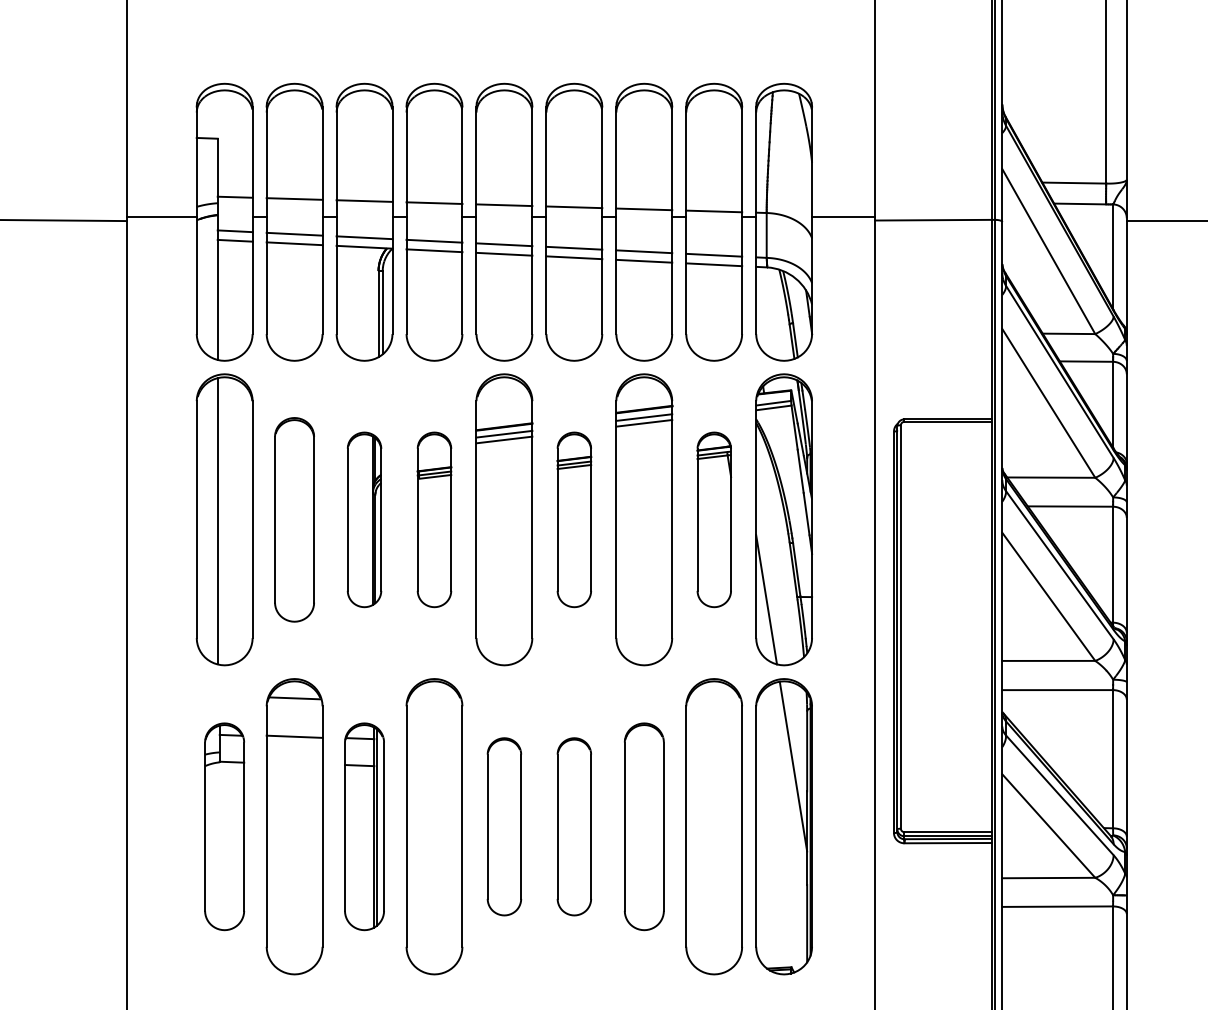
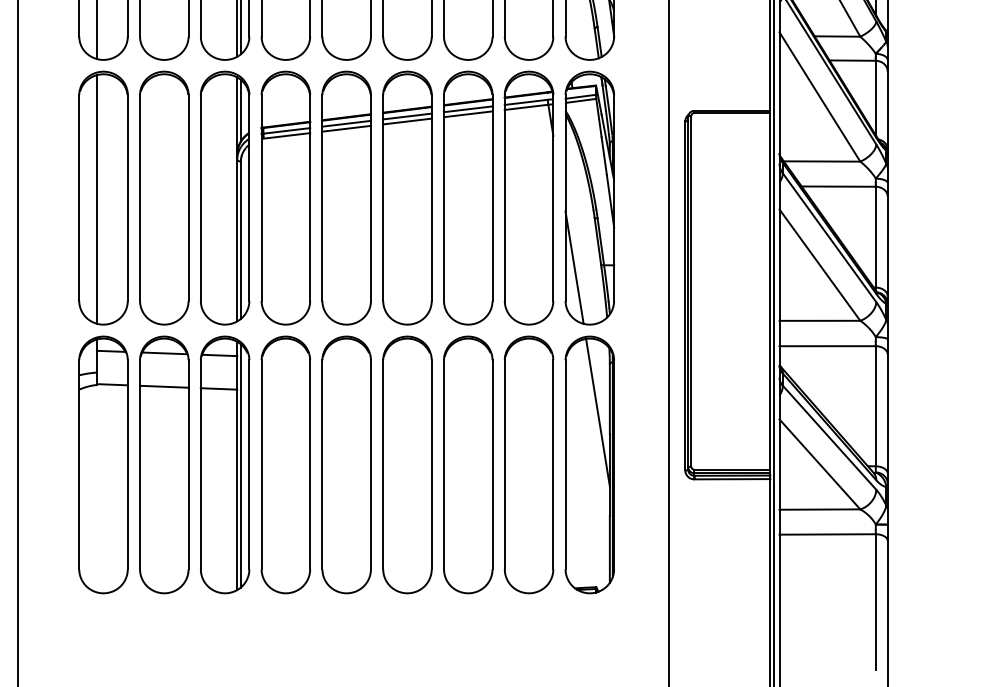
part: (294, 519) -> (164, 197), size x1.43
part: (364, 519) -> (225, 197), size x1.67
part: (434, 519) -> (285, 197), size x1.67
part: (574, 519) -> (407, 197), size x1.67
part: (714, 519) -> (529, 197), size x1.67
part: (224, 826) -> (103, 464), size x1.43
part: (364, 826) -> (225, 464), size x1.43
part: (504, 826) -> (346, 464), size x1.67
part: (574, 826) -> (407, 464), size x1.67
part: (644, 826) -> (468, 464), size x1.43

